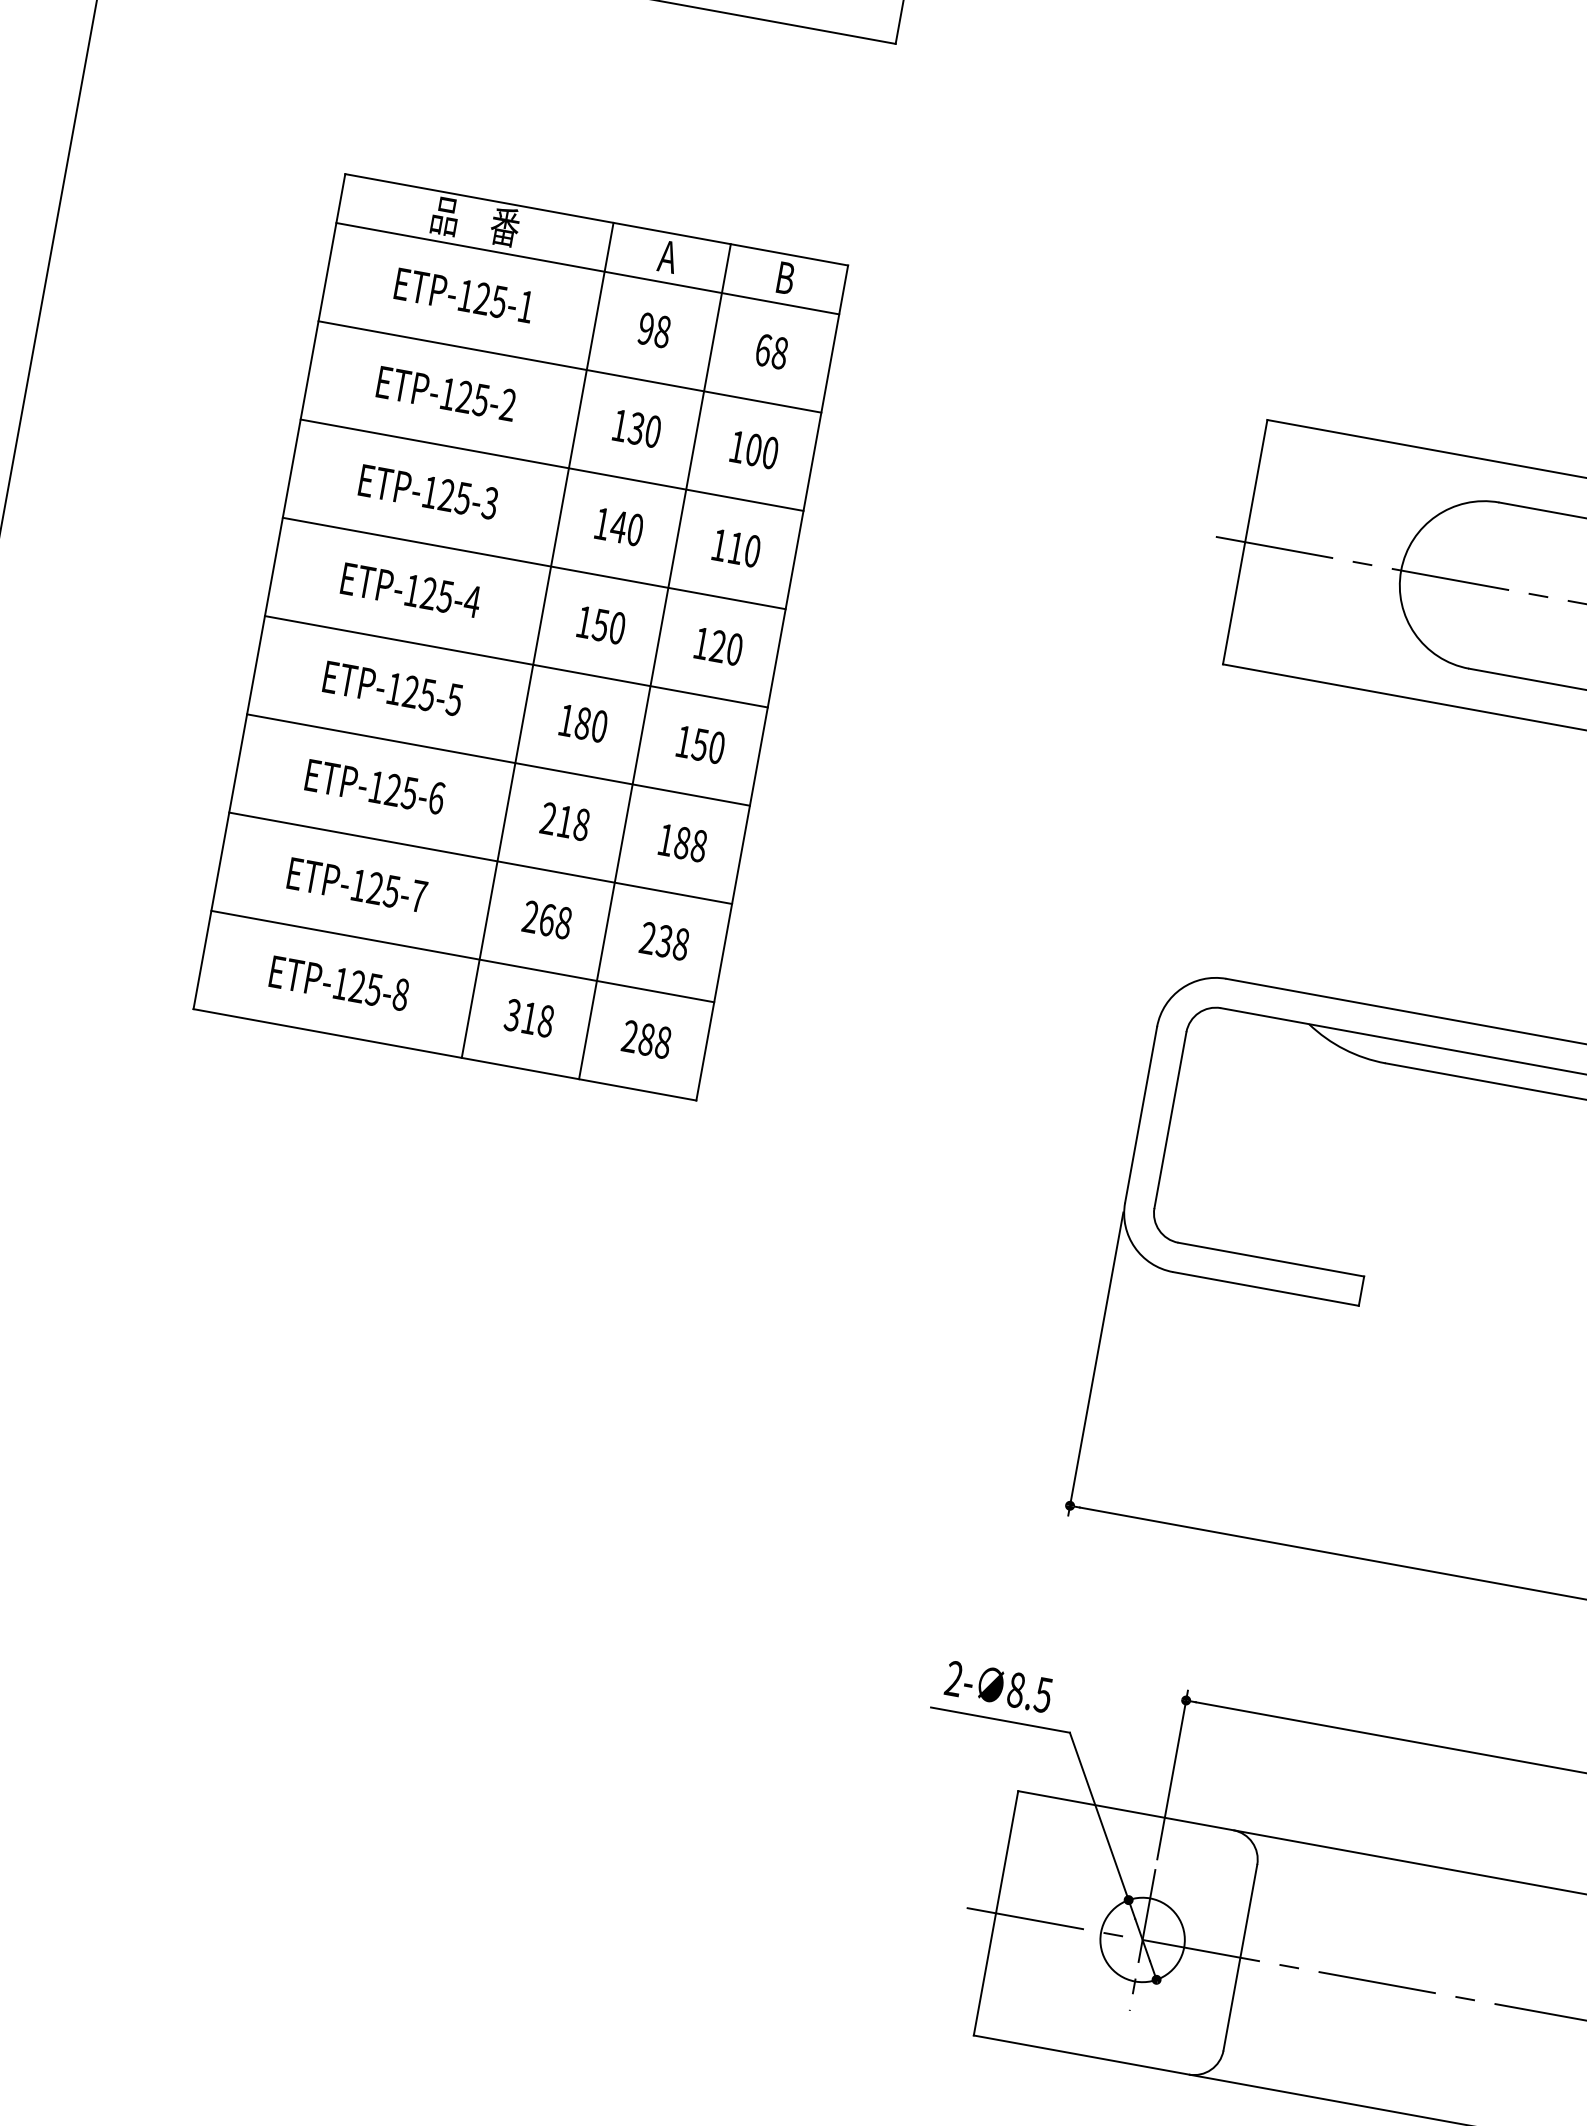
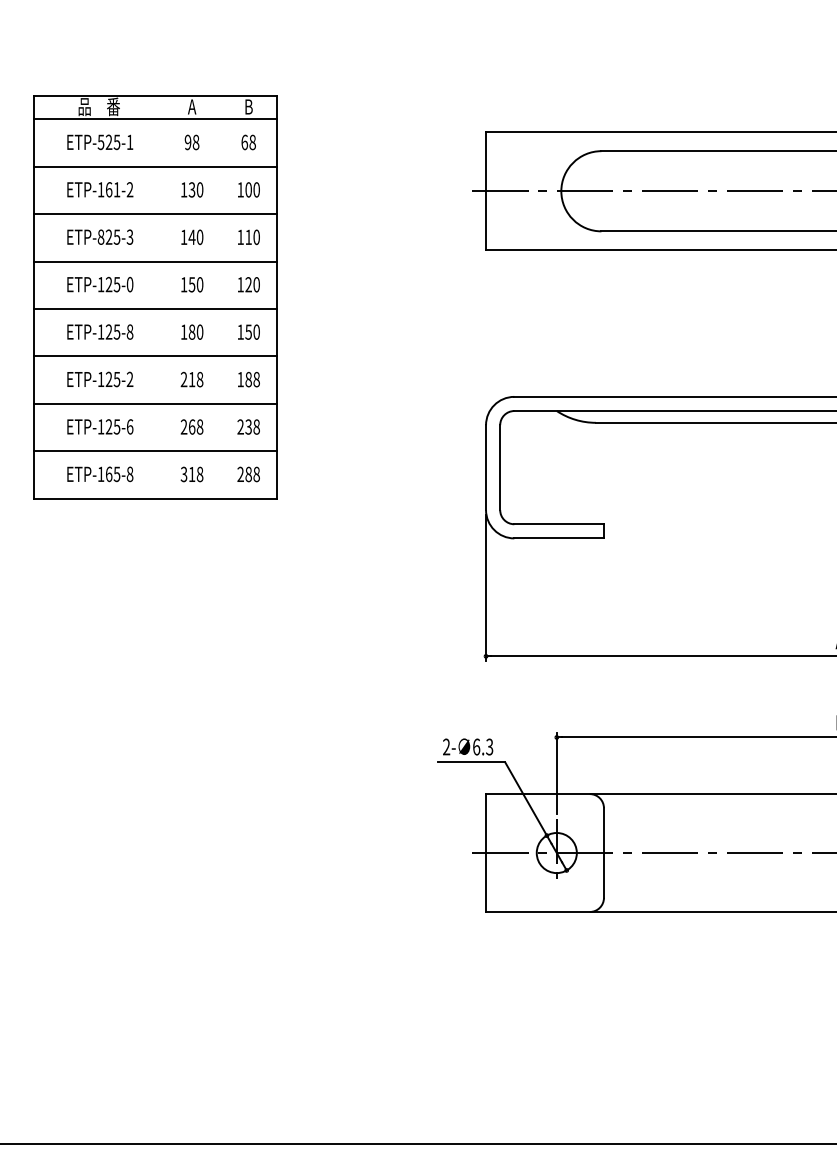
text: (464, 295) -> (100, 142), ETP-125-1 -> ETP-525-1
text: (471, 397) -> (112, 189), ETP-125-2 -> ETP-161-2
text: (429, 490) -> (100, 236), ETP-125-3 -> ETP-825-3
text: (471, 601) -> (129, 284), ETP-125-4 -> ETP-125-0
line: (537, 638) -> (163, 296), removed
line: (655, 660) -> (220, 296), removed
text: (453, 698) -> (129, 331), ETP-125-5 -> ETP-125-8
text: (435, 797) -> (129, 379), ETP-125-6 -> ETP-125-2
text: (417, 895) -> (129, 426), ETP-125-7 -> ETP-125-6
text: (356, 986) -> (108, 474), ETP-125-8 -> ETP-165-8
text: (1030, 1691) -> (483, 746), 8.5 -> 6.3

